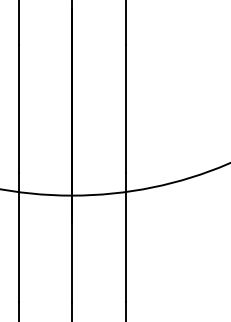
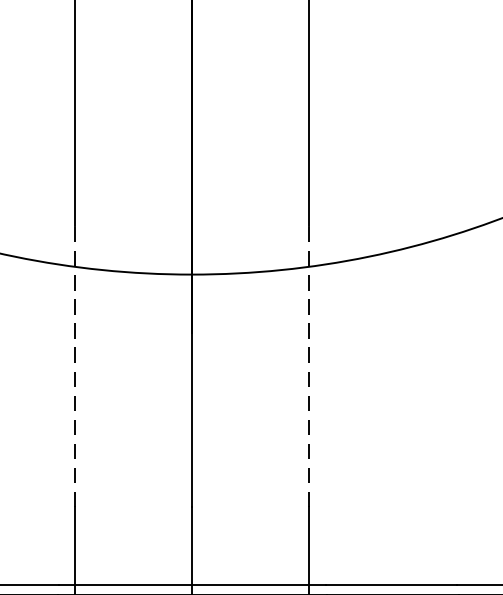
line: (18, 237) -> (74, 366), solid -> dashed
line: (125, 237) -> (309, 366), solid -> dashed

